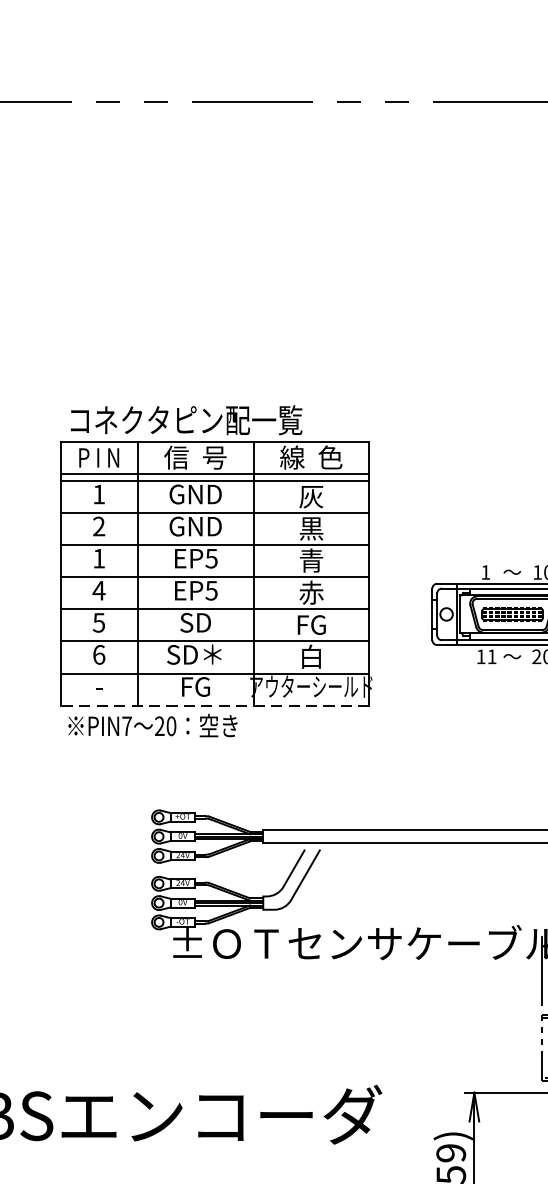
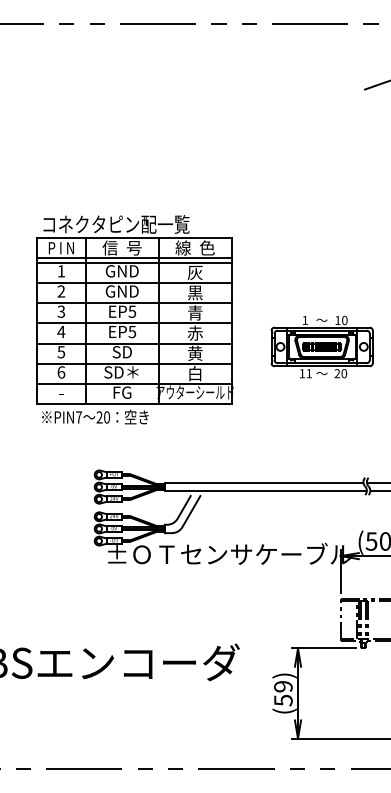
text: (99, 558) -> (61, 311), 1 -> 3
text: (311, 623) -> (195, 352), FG -> 黄
line: (213, 705) -> (133, 404), dashed -> solid

